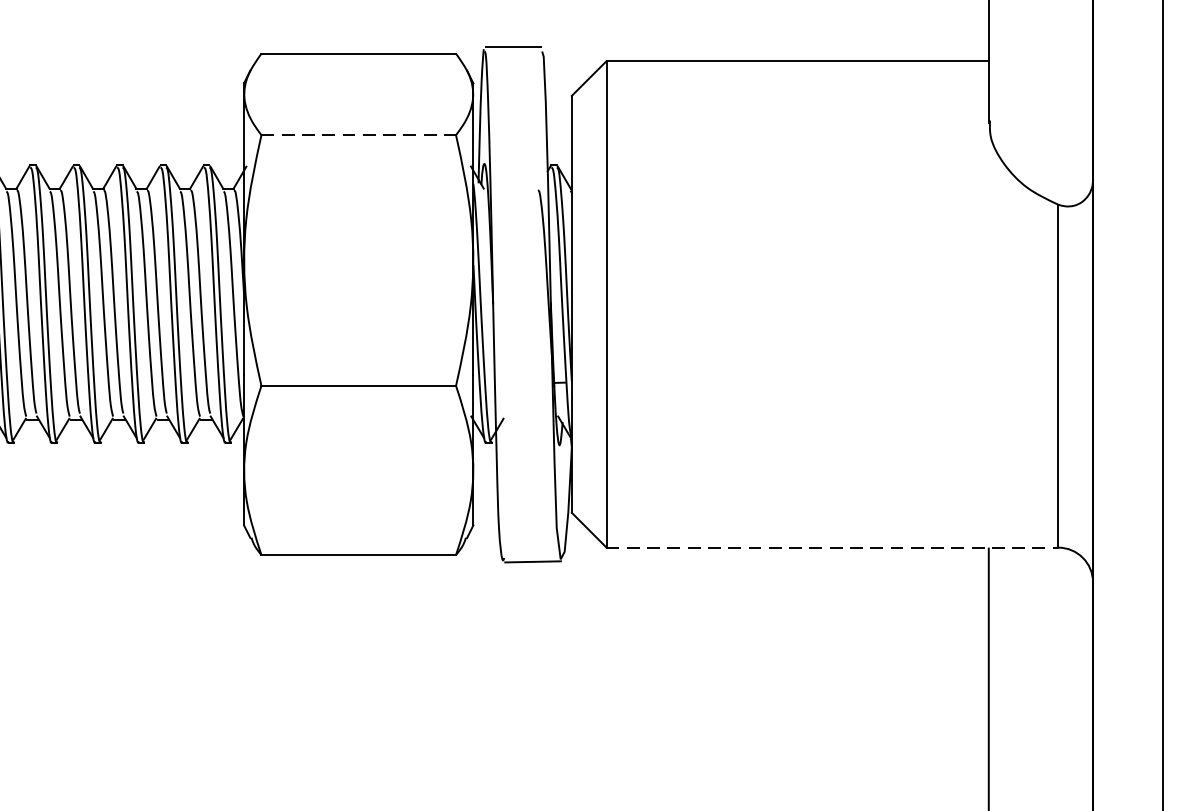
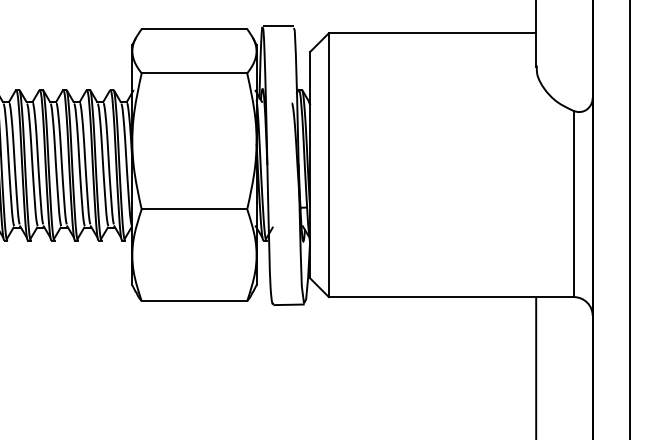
line: (358, 135) -> (194, 73), dashed -> solid
line: (832, 548) -> (451, 297), dashed -> solid

